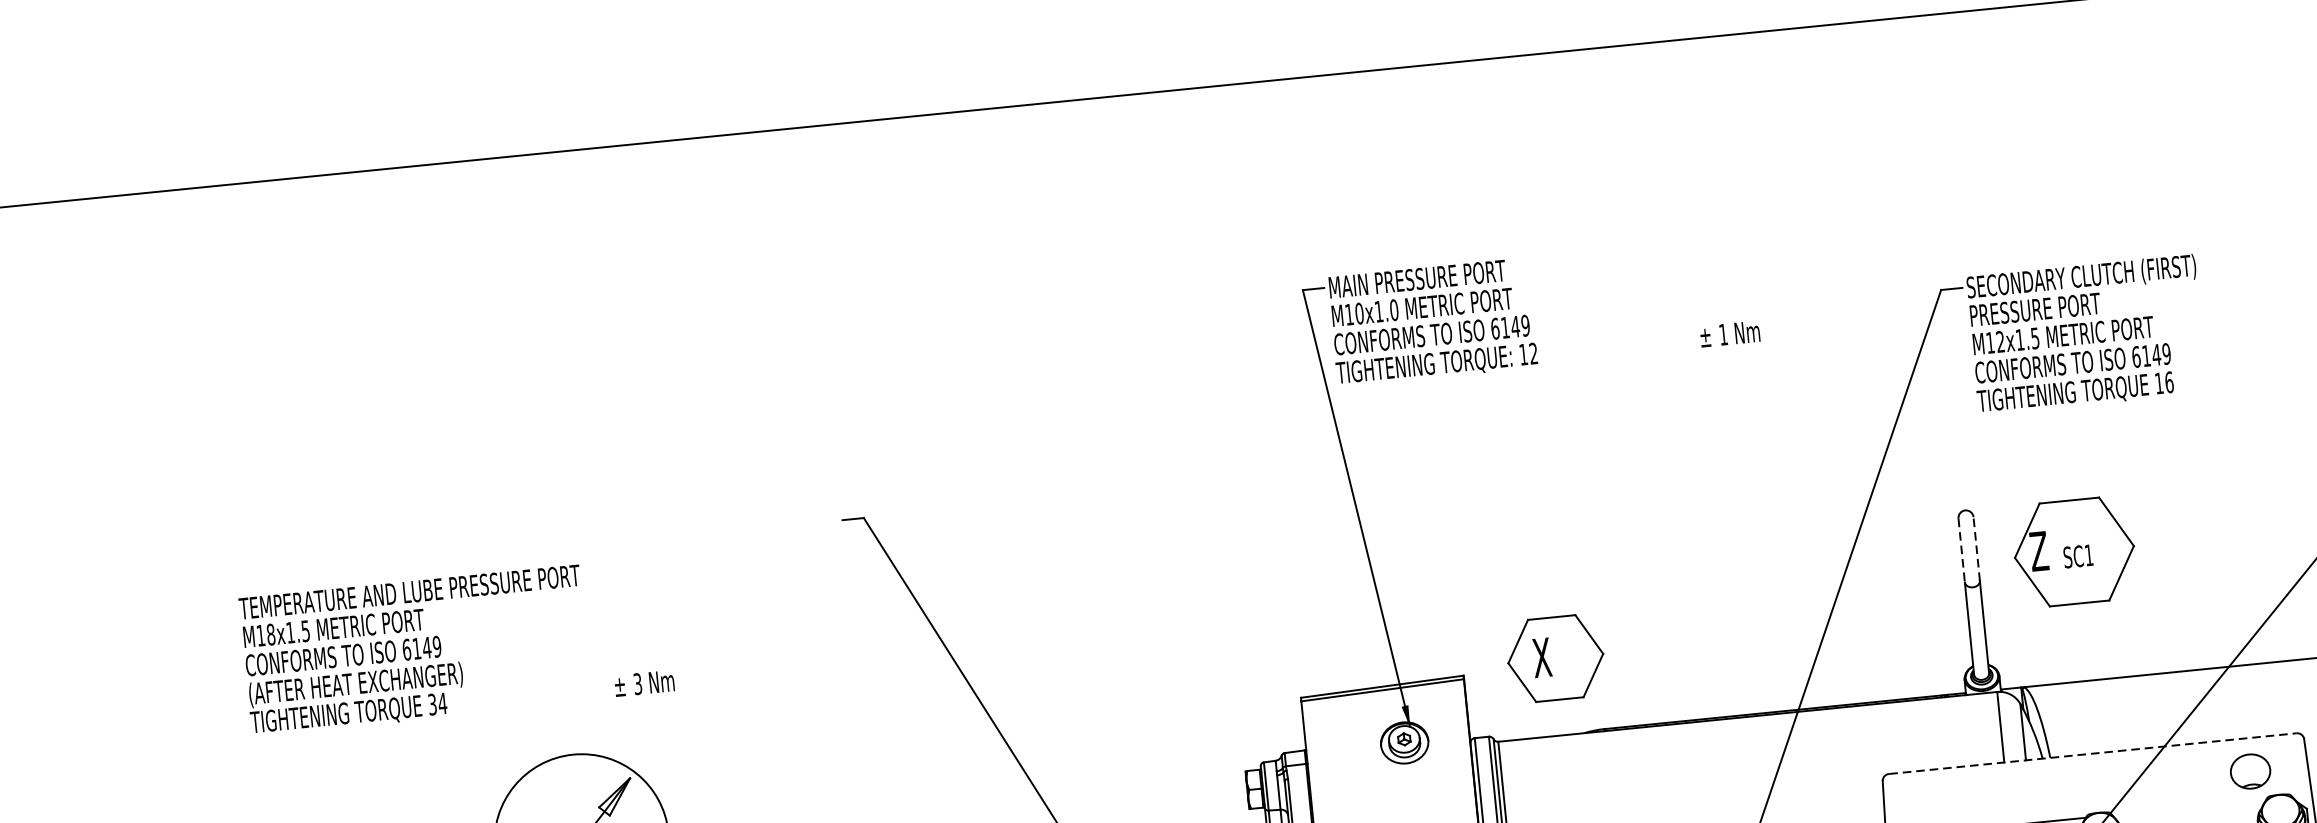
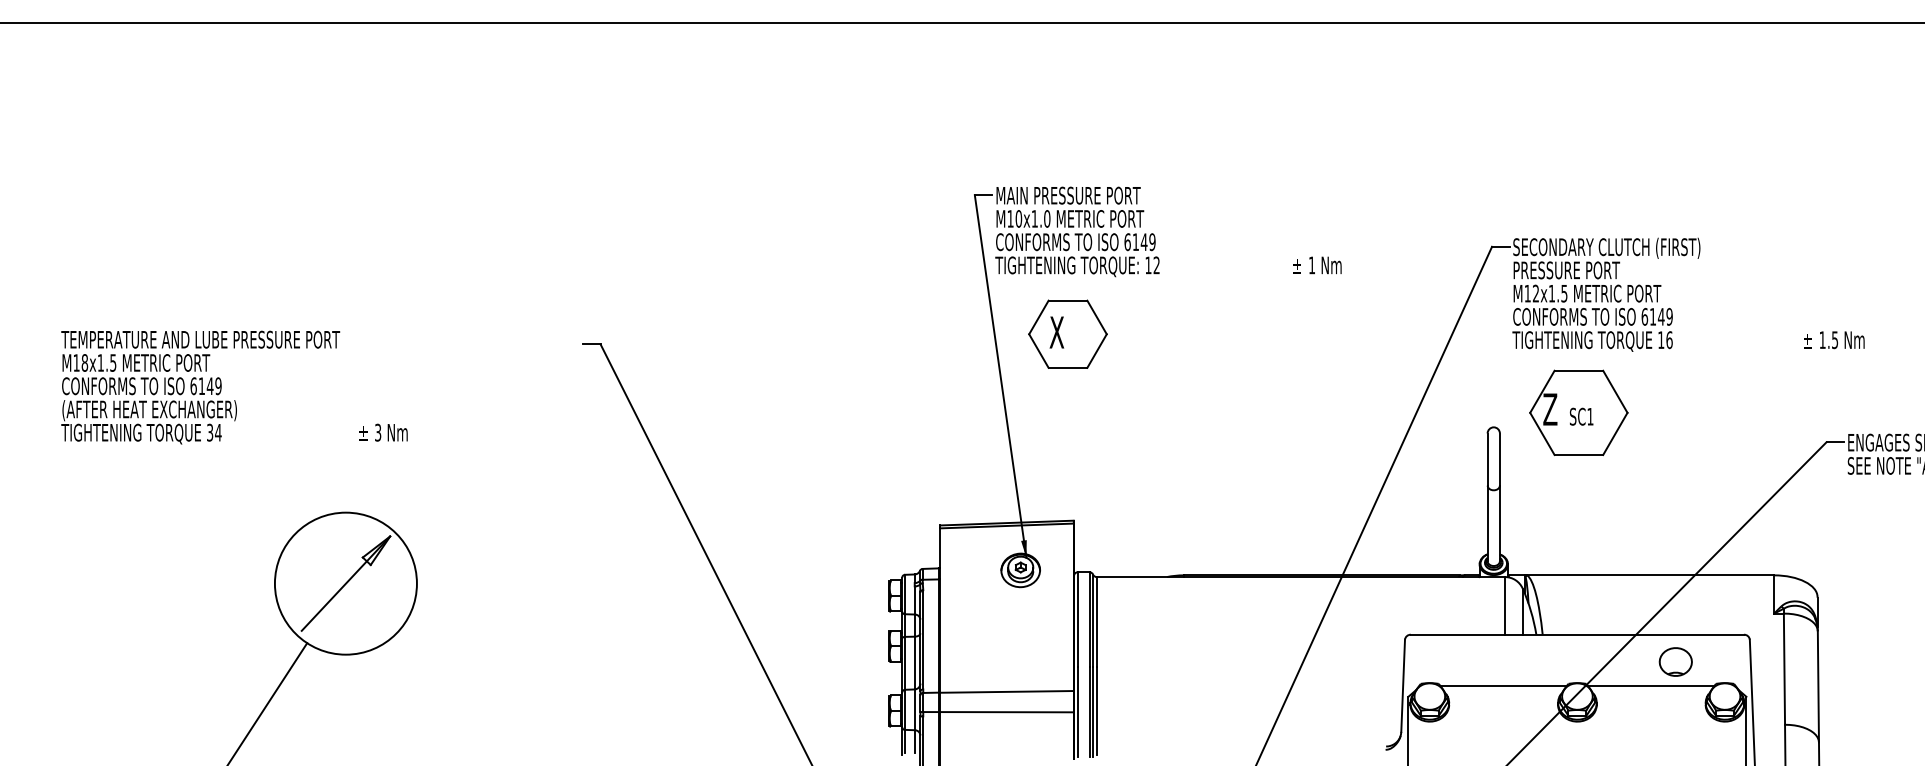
line: (1976, 549) -> (1499, 459), dashed -> solid
line: (1961, 551) -> (1487, 460), dashed -> solid
part: (2073, 551) -> (1578, 412), moved
text: (456, 646) -> (234, 387), moved
part: (1555, 657) -> (1067, 333), moved
line: (2092, 753) -> (1577, 634), dashed -> solid
part: (2250, 770) -> (1675, 661), moved
line: (2189, 807) -> (1651, 686), added

